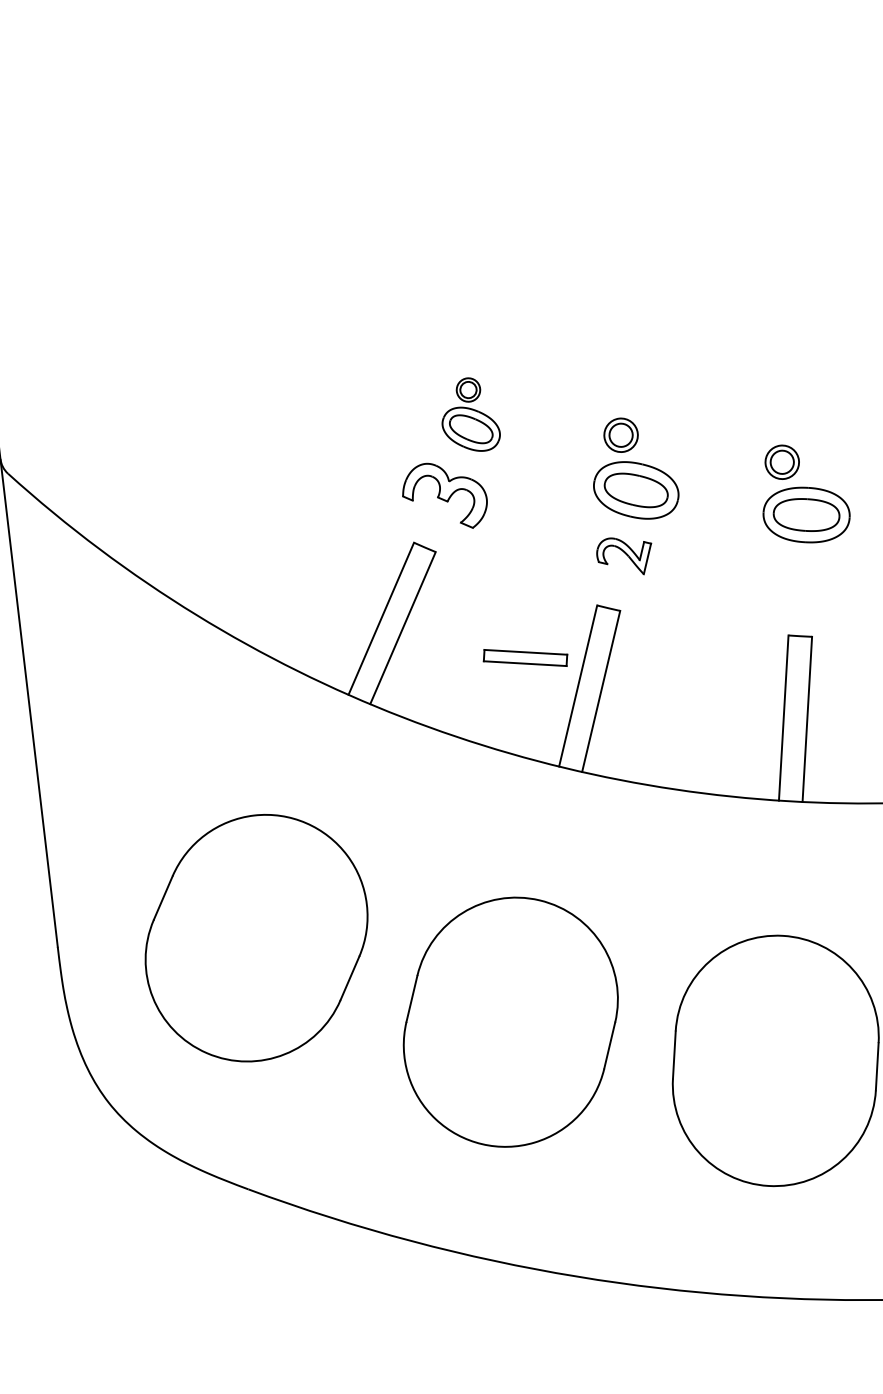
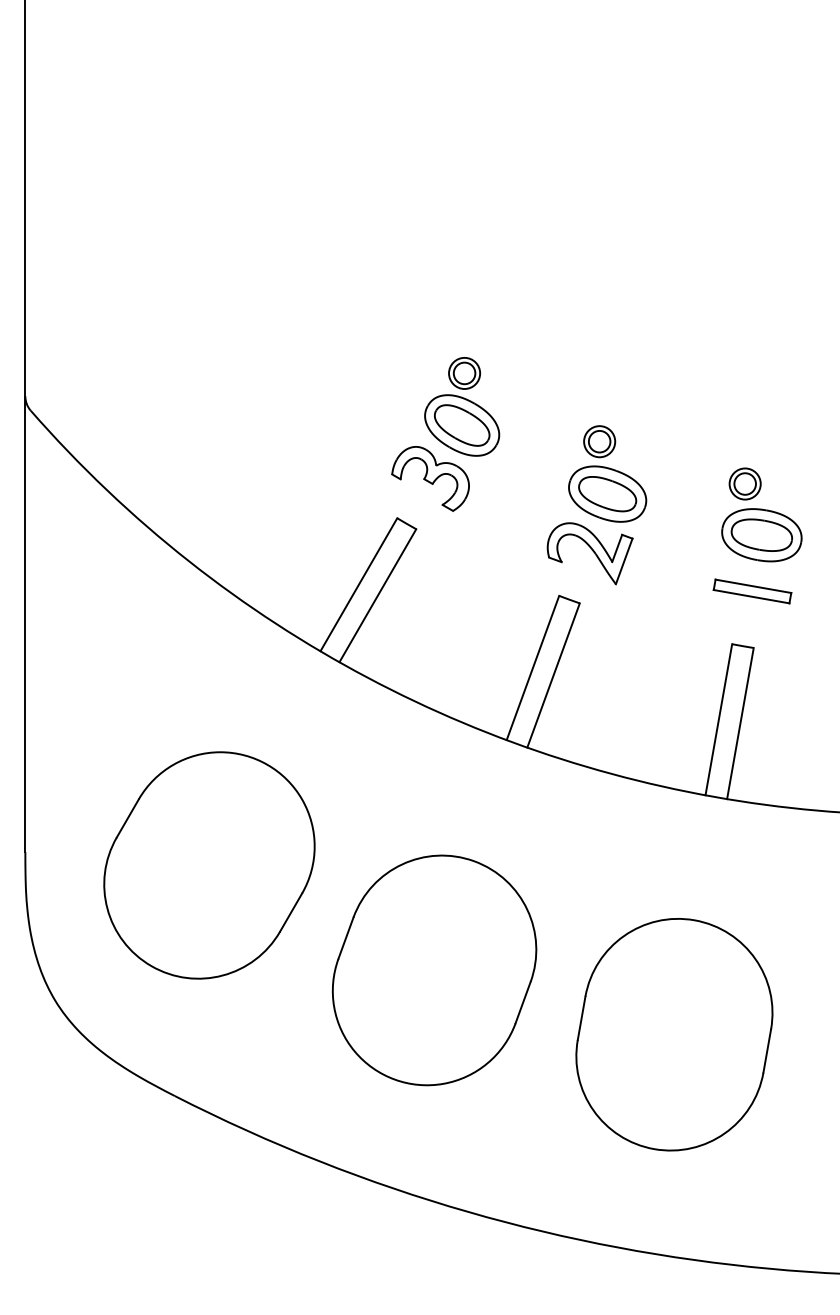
part: (469, 414) -> (462, 406), size x1.43
part: (624, 556) -> (589, 553), size x1.67
part: (525, 658) -> (752, 591), moved

